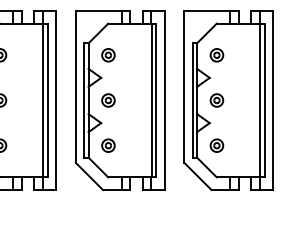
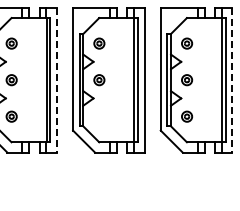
line: (56, 100) -> (57, 80), solid -> dashed
line: (273, 100) -> (232, 80), solid -> dashed
part: (108, 145) -> (99, 116), removed

